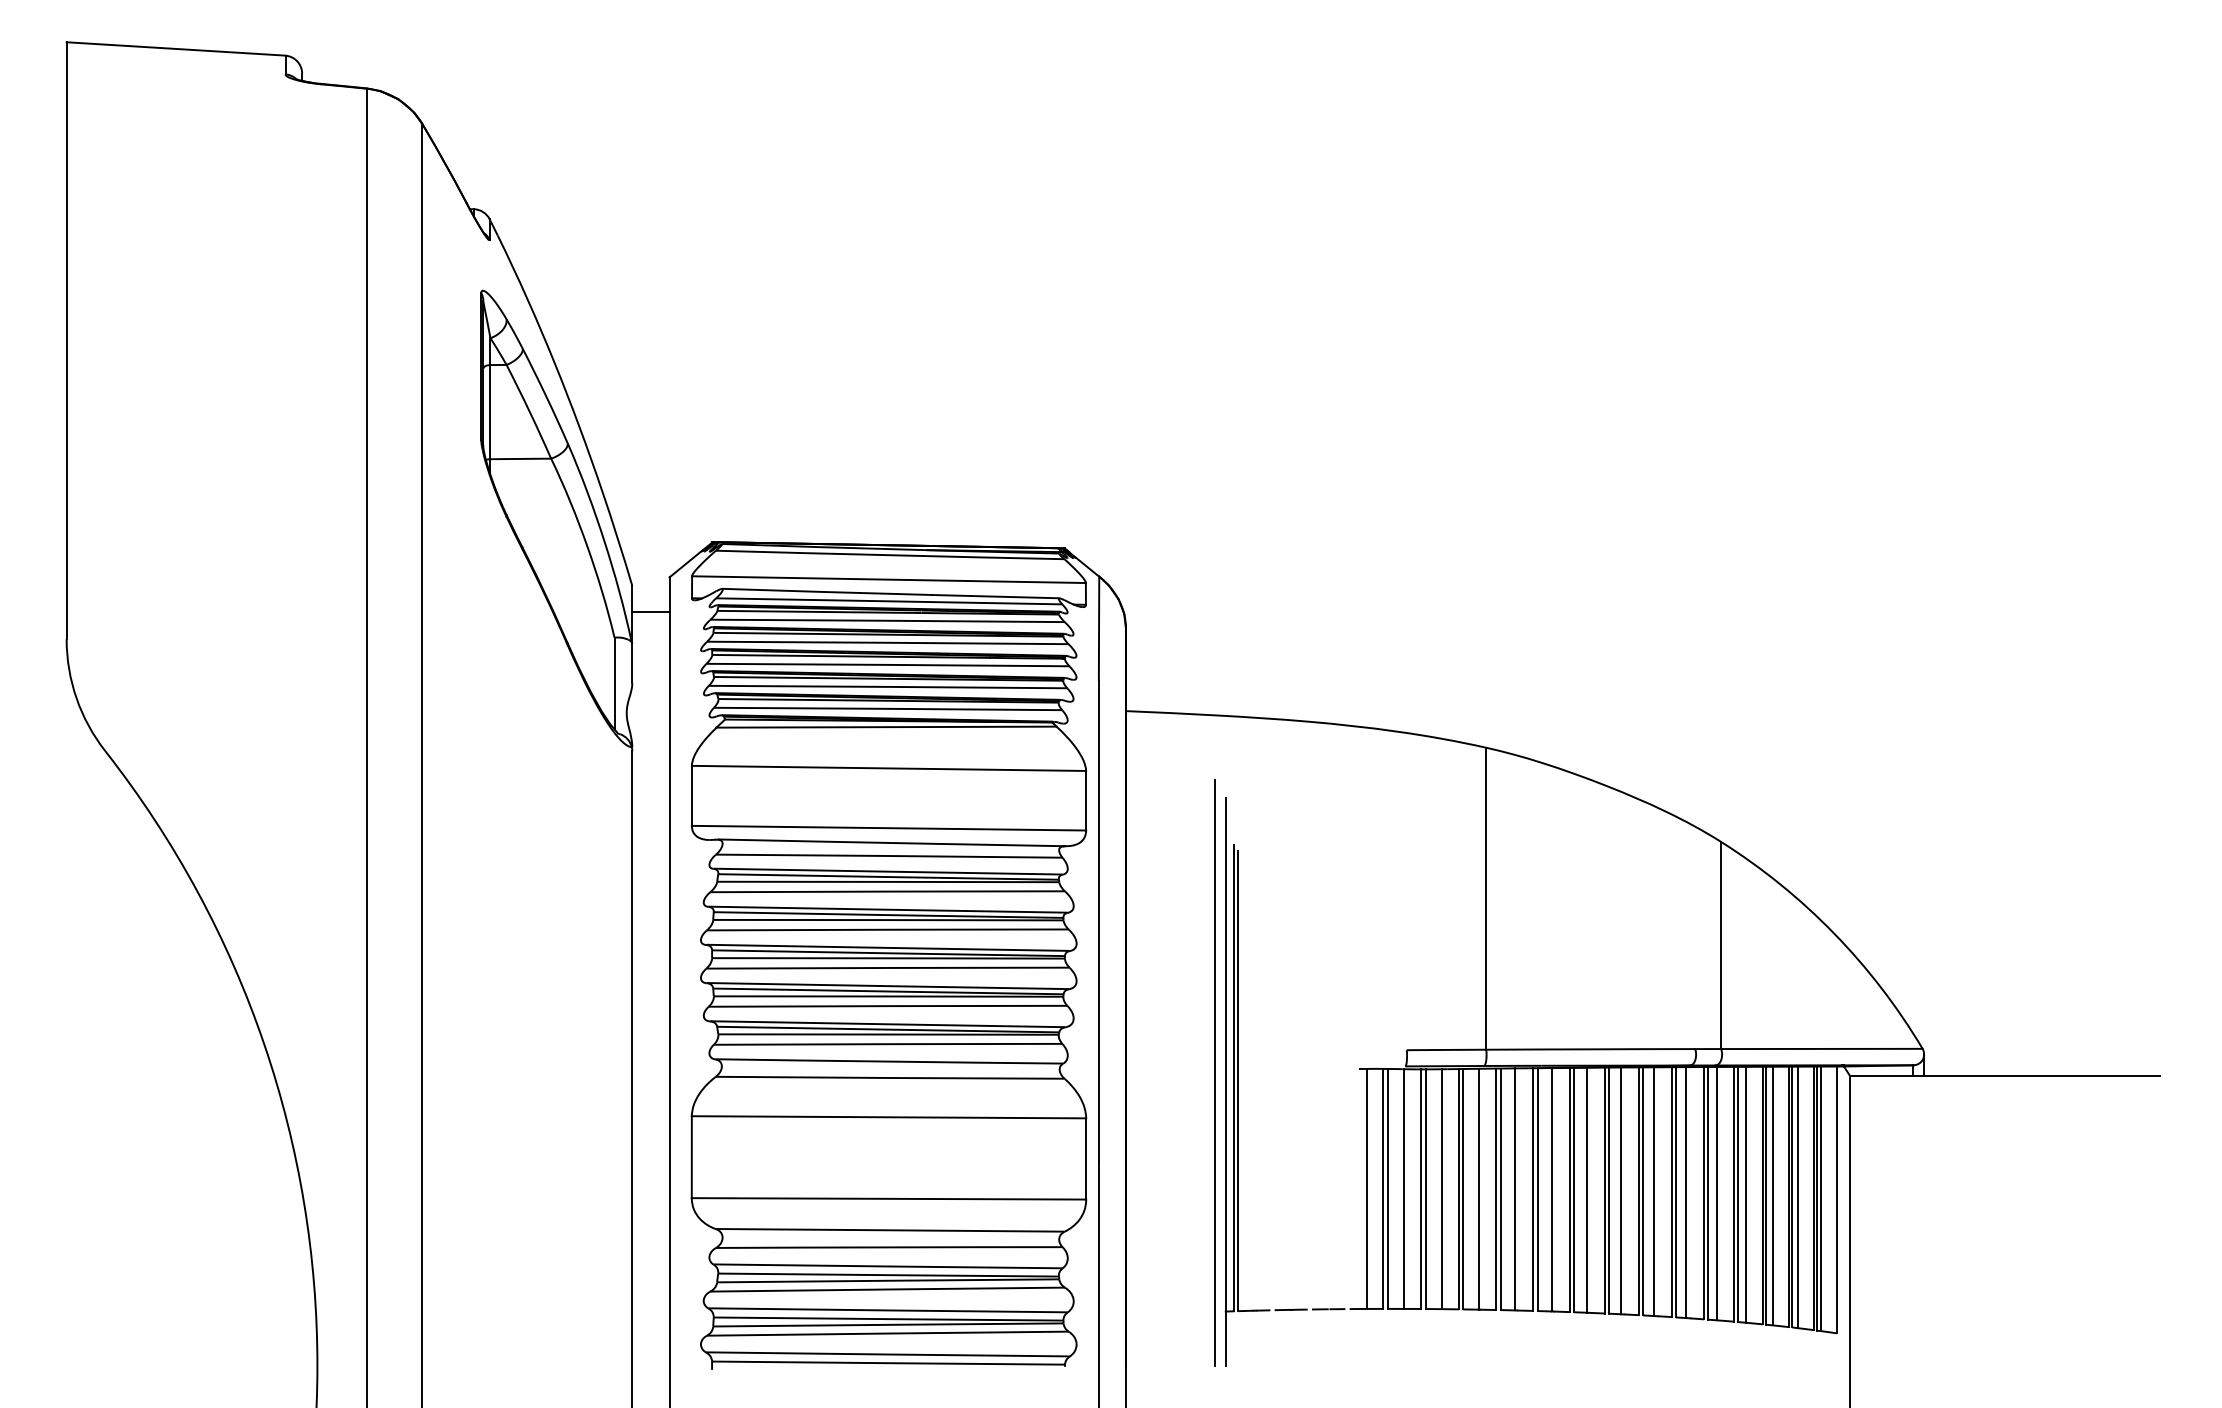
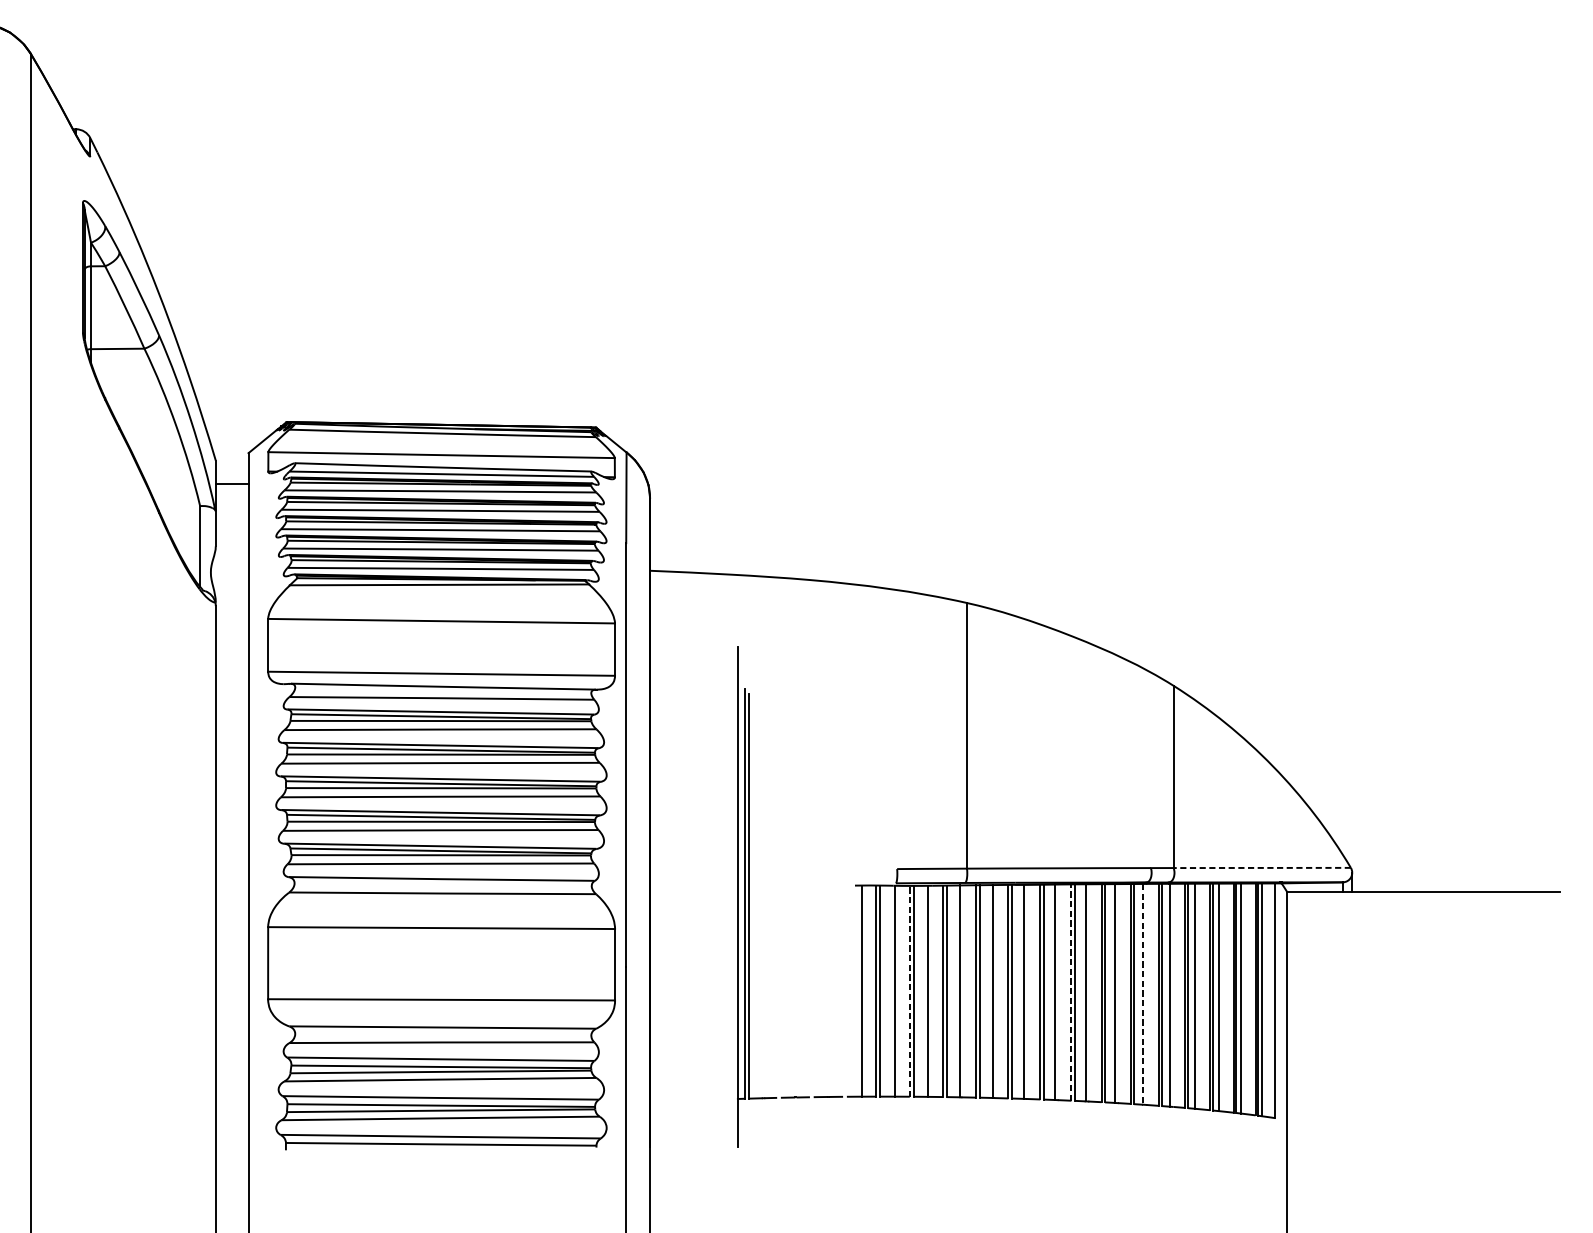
line: (1821, 1048) -> (1261, 867), solid -> dashed
line: (1214, 1072) -> (727, 888), removed
line: (1421, 1189) -> (910, 991), solid -> dashed
line: (1604, 1190) -> (1071, 992), solid -> dashed
line: (1686, 1193) -> (1143, 995), solid -> dashed

